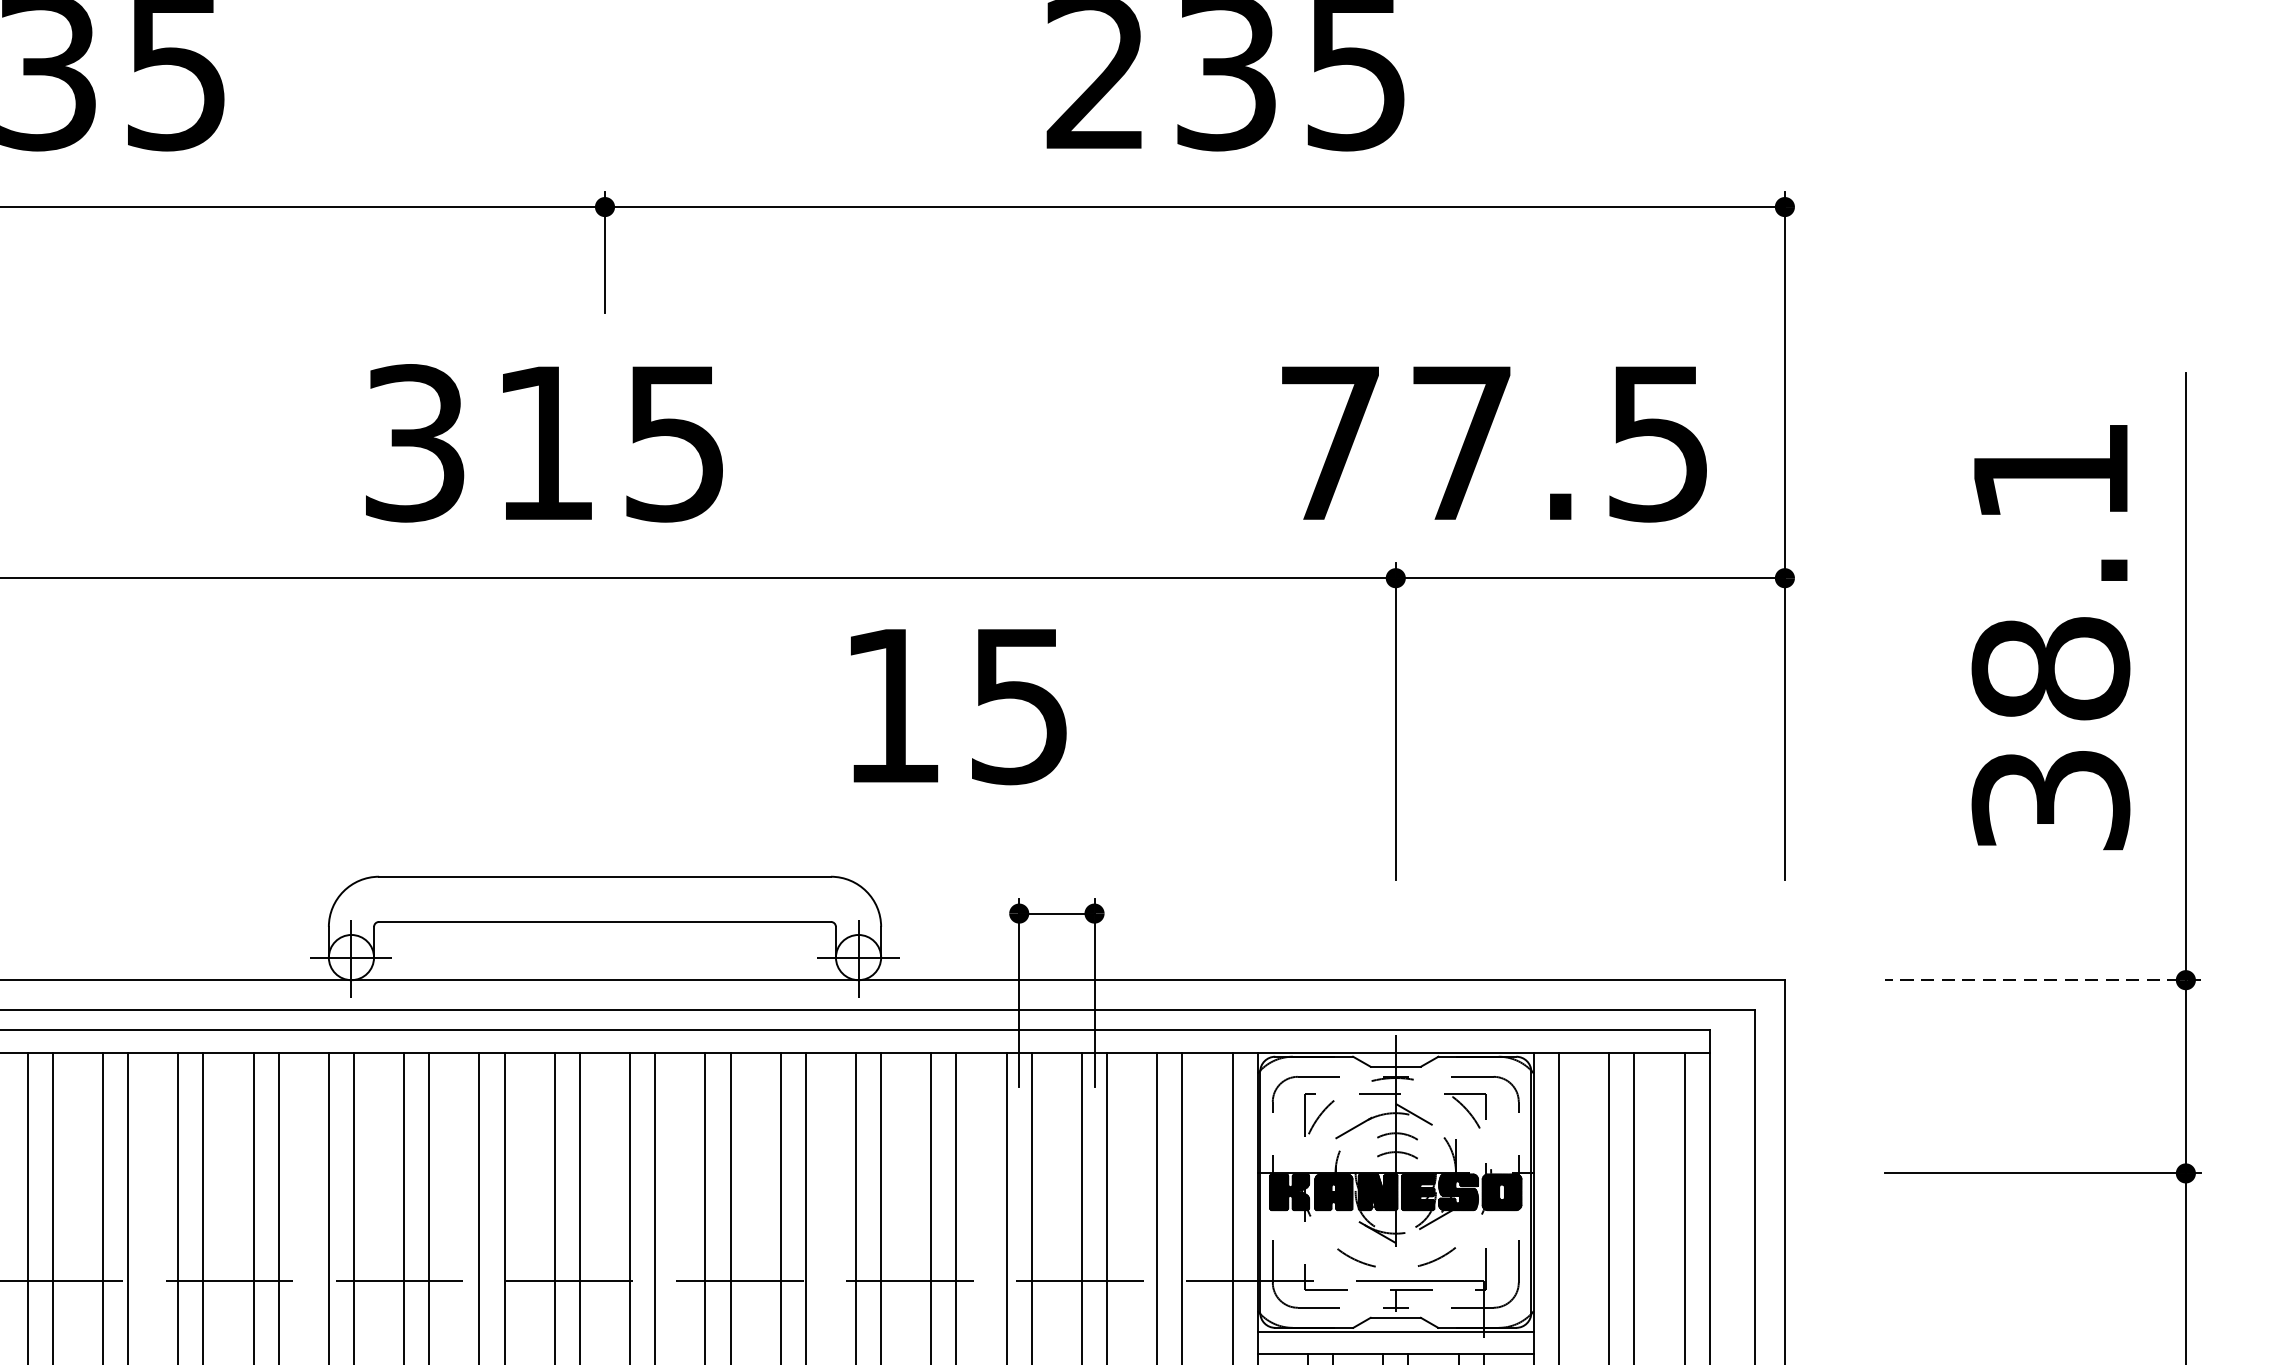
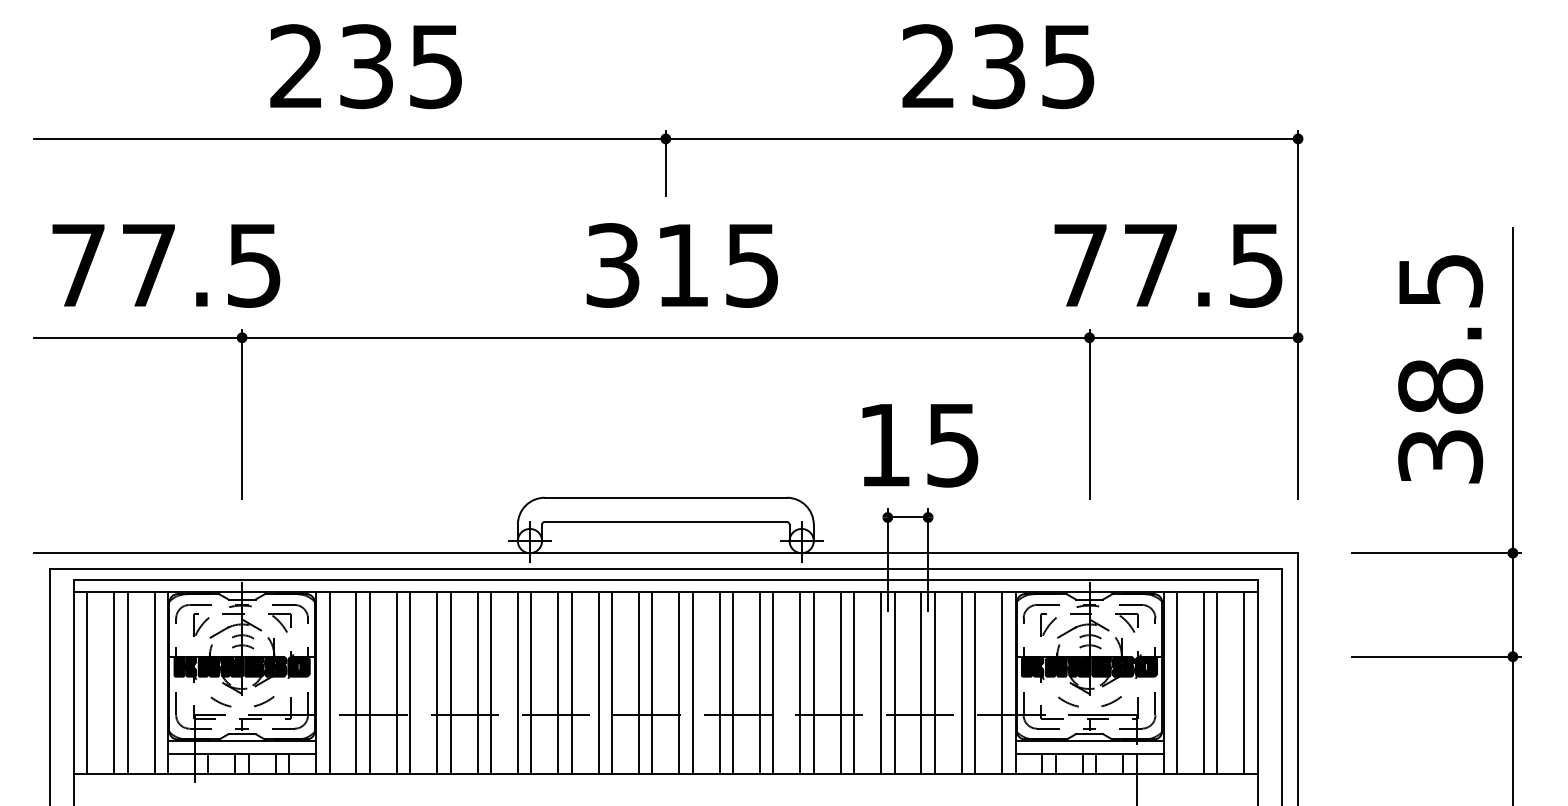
text: (542, 443) -> (681, 265), moved
text: (1494, 443) -> (1168, 265), moved
text: (2052, 473) -> (1441, 281), 38.1 -> 38.5
text: (958, 706) -> (920, 445), moved
line: (2043, 980) -> (1436, 553), dashed -> solid

